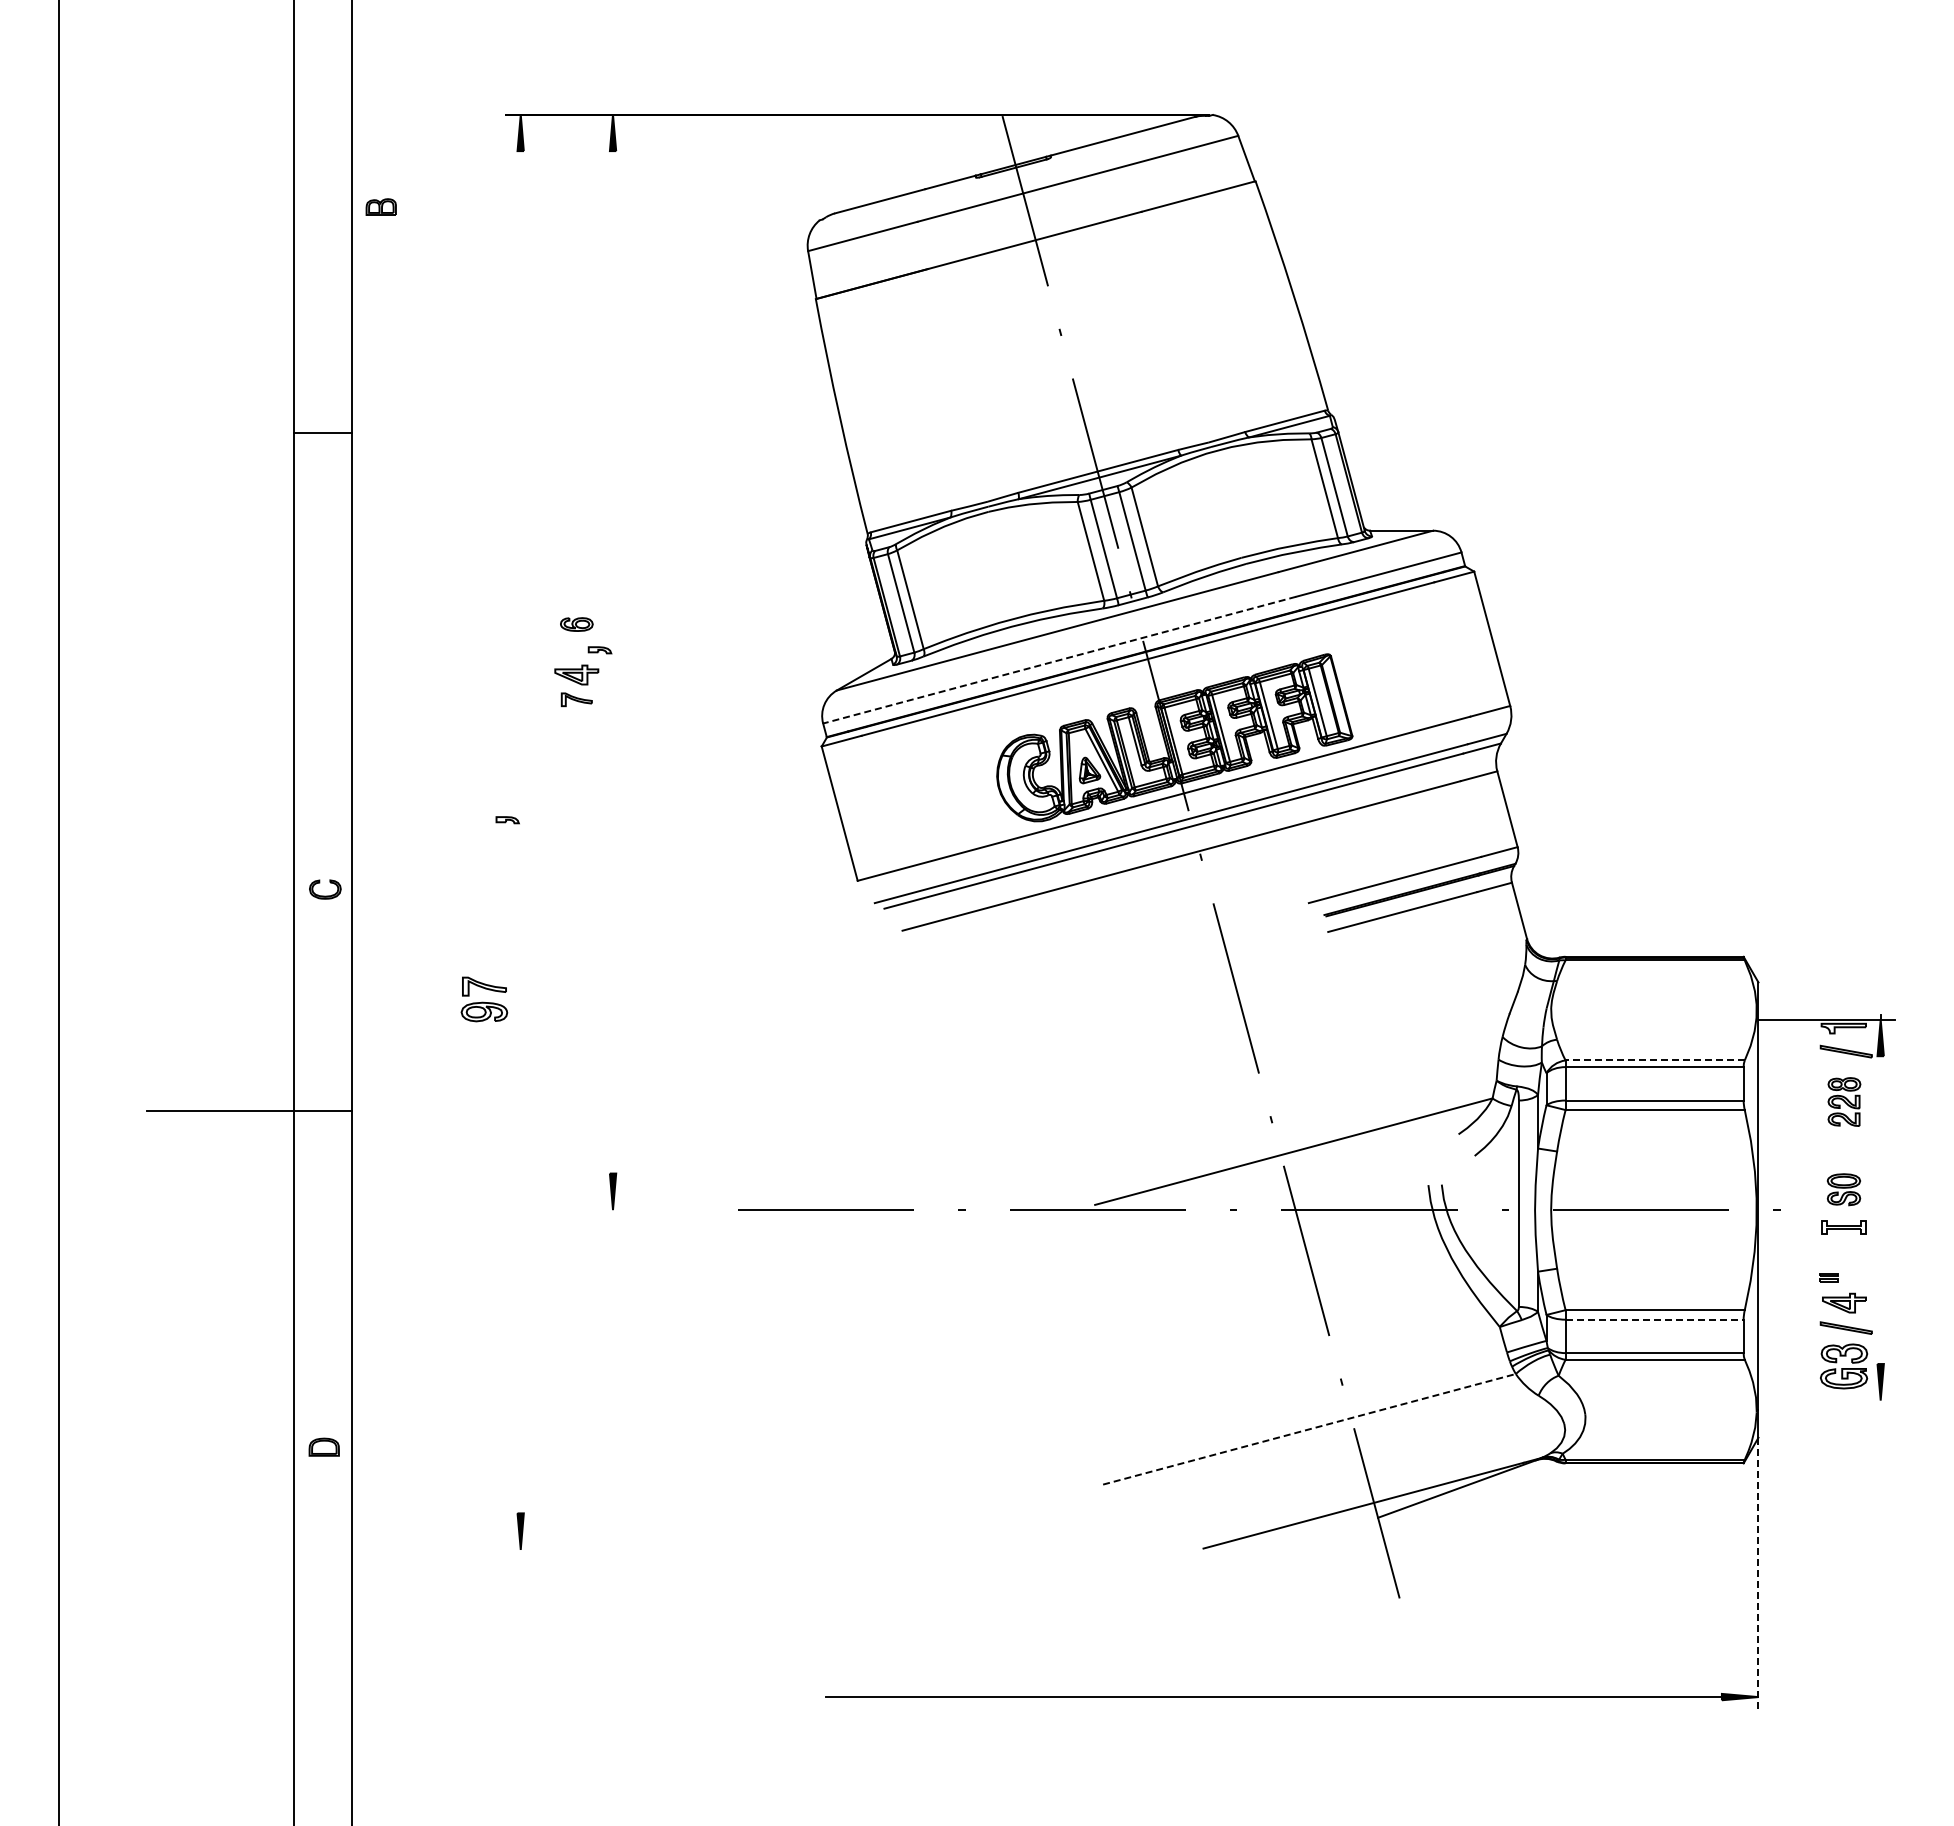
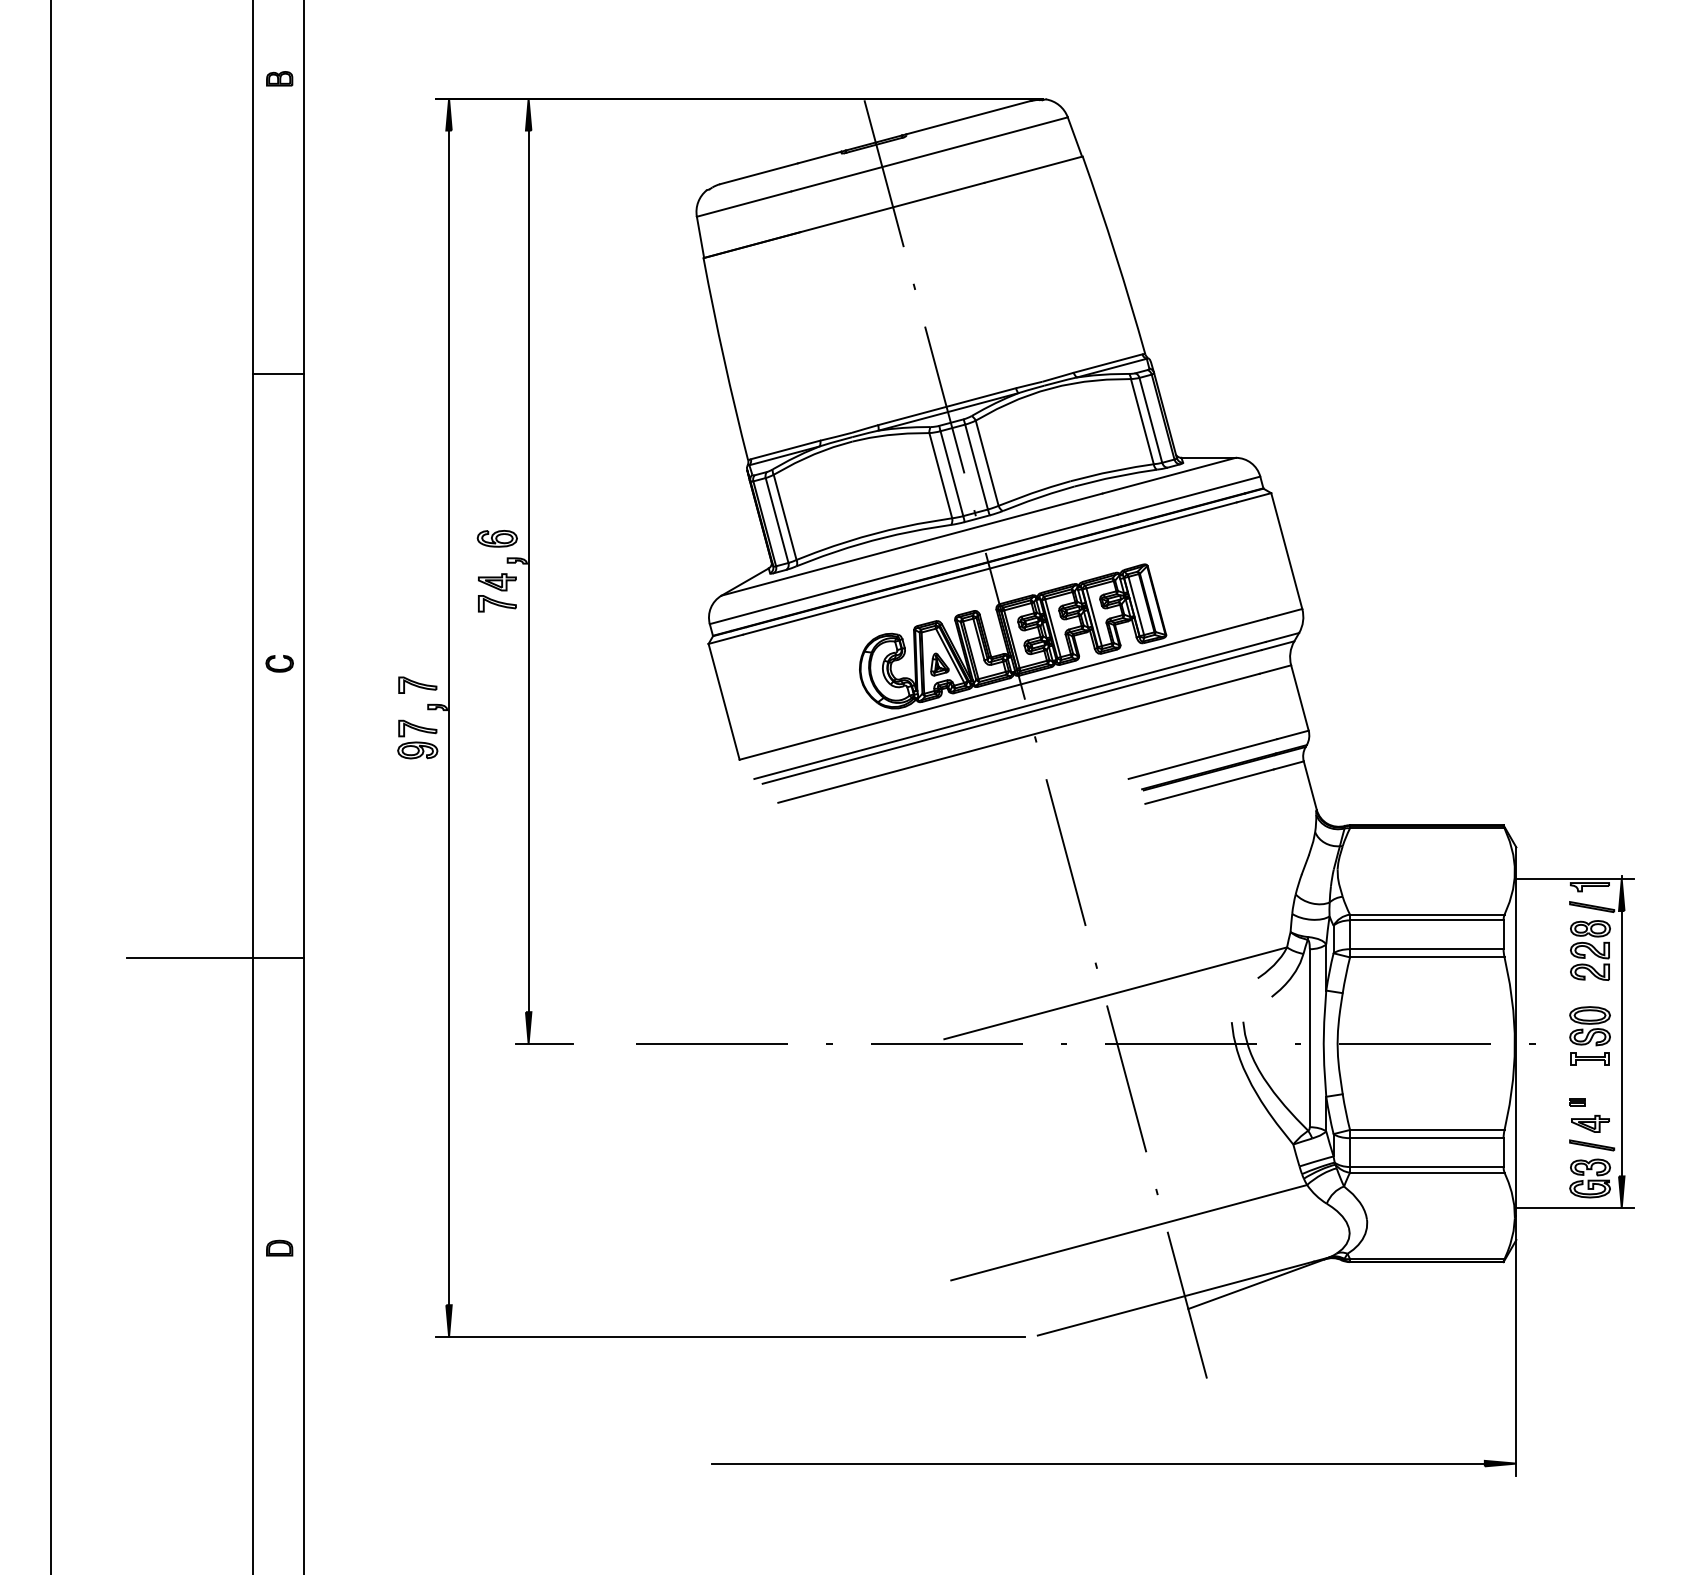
part: (380, 206) -> (278, 78), moved
part: (576, 624) -> (497, 538), size x1.43
line: (1059, 660) -> (913, 569), dashed -> solid
line: (612, 662) -> (528, 571), added
part: (576, 699) -> (497, 603), size x1.43
part: (484, 794) -> (417, 685), added
line: (520, 832) -> (448, 718), added
part: (325, 889) -> (279, 663), moved
part: (484, 999) -> (417, 739), moved
line: (1655, 1060) -> (1427, 914), dashed -> solid
part: (1844, 1101) -> (1590, 950), size x1.43
part: (1843, 1189) -> (1589, 1025), size x1.43
line: (630, 1210) -> (543, 1044), added
line: (1880, 1210) -> (1621, 1044), added
line: (1655, 1319) -> (1427, 1138), dashed -> solid
line: (1826, 1400) -> (1575, 1207), added
line: (1309, 1429) -> (1129, 1232), dashed -> solid
line: (847, 1549) -> (730, 1336), added
line: (1758, 1575) -> (1516, 1358), dashed -> solid

